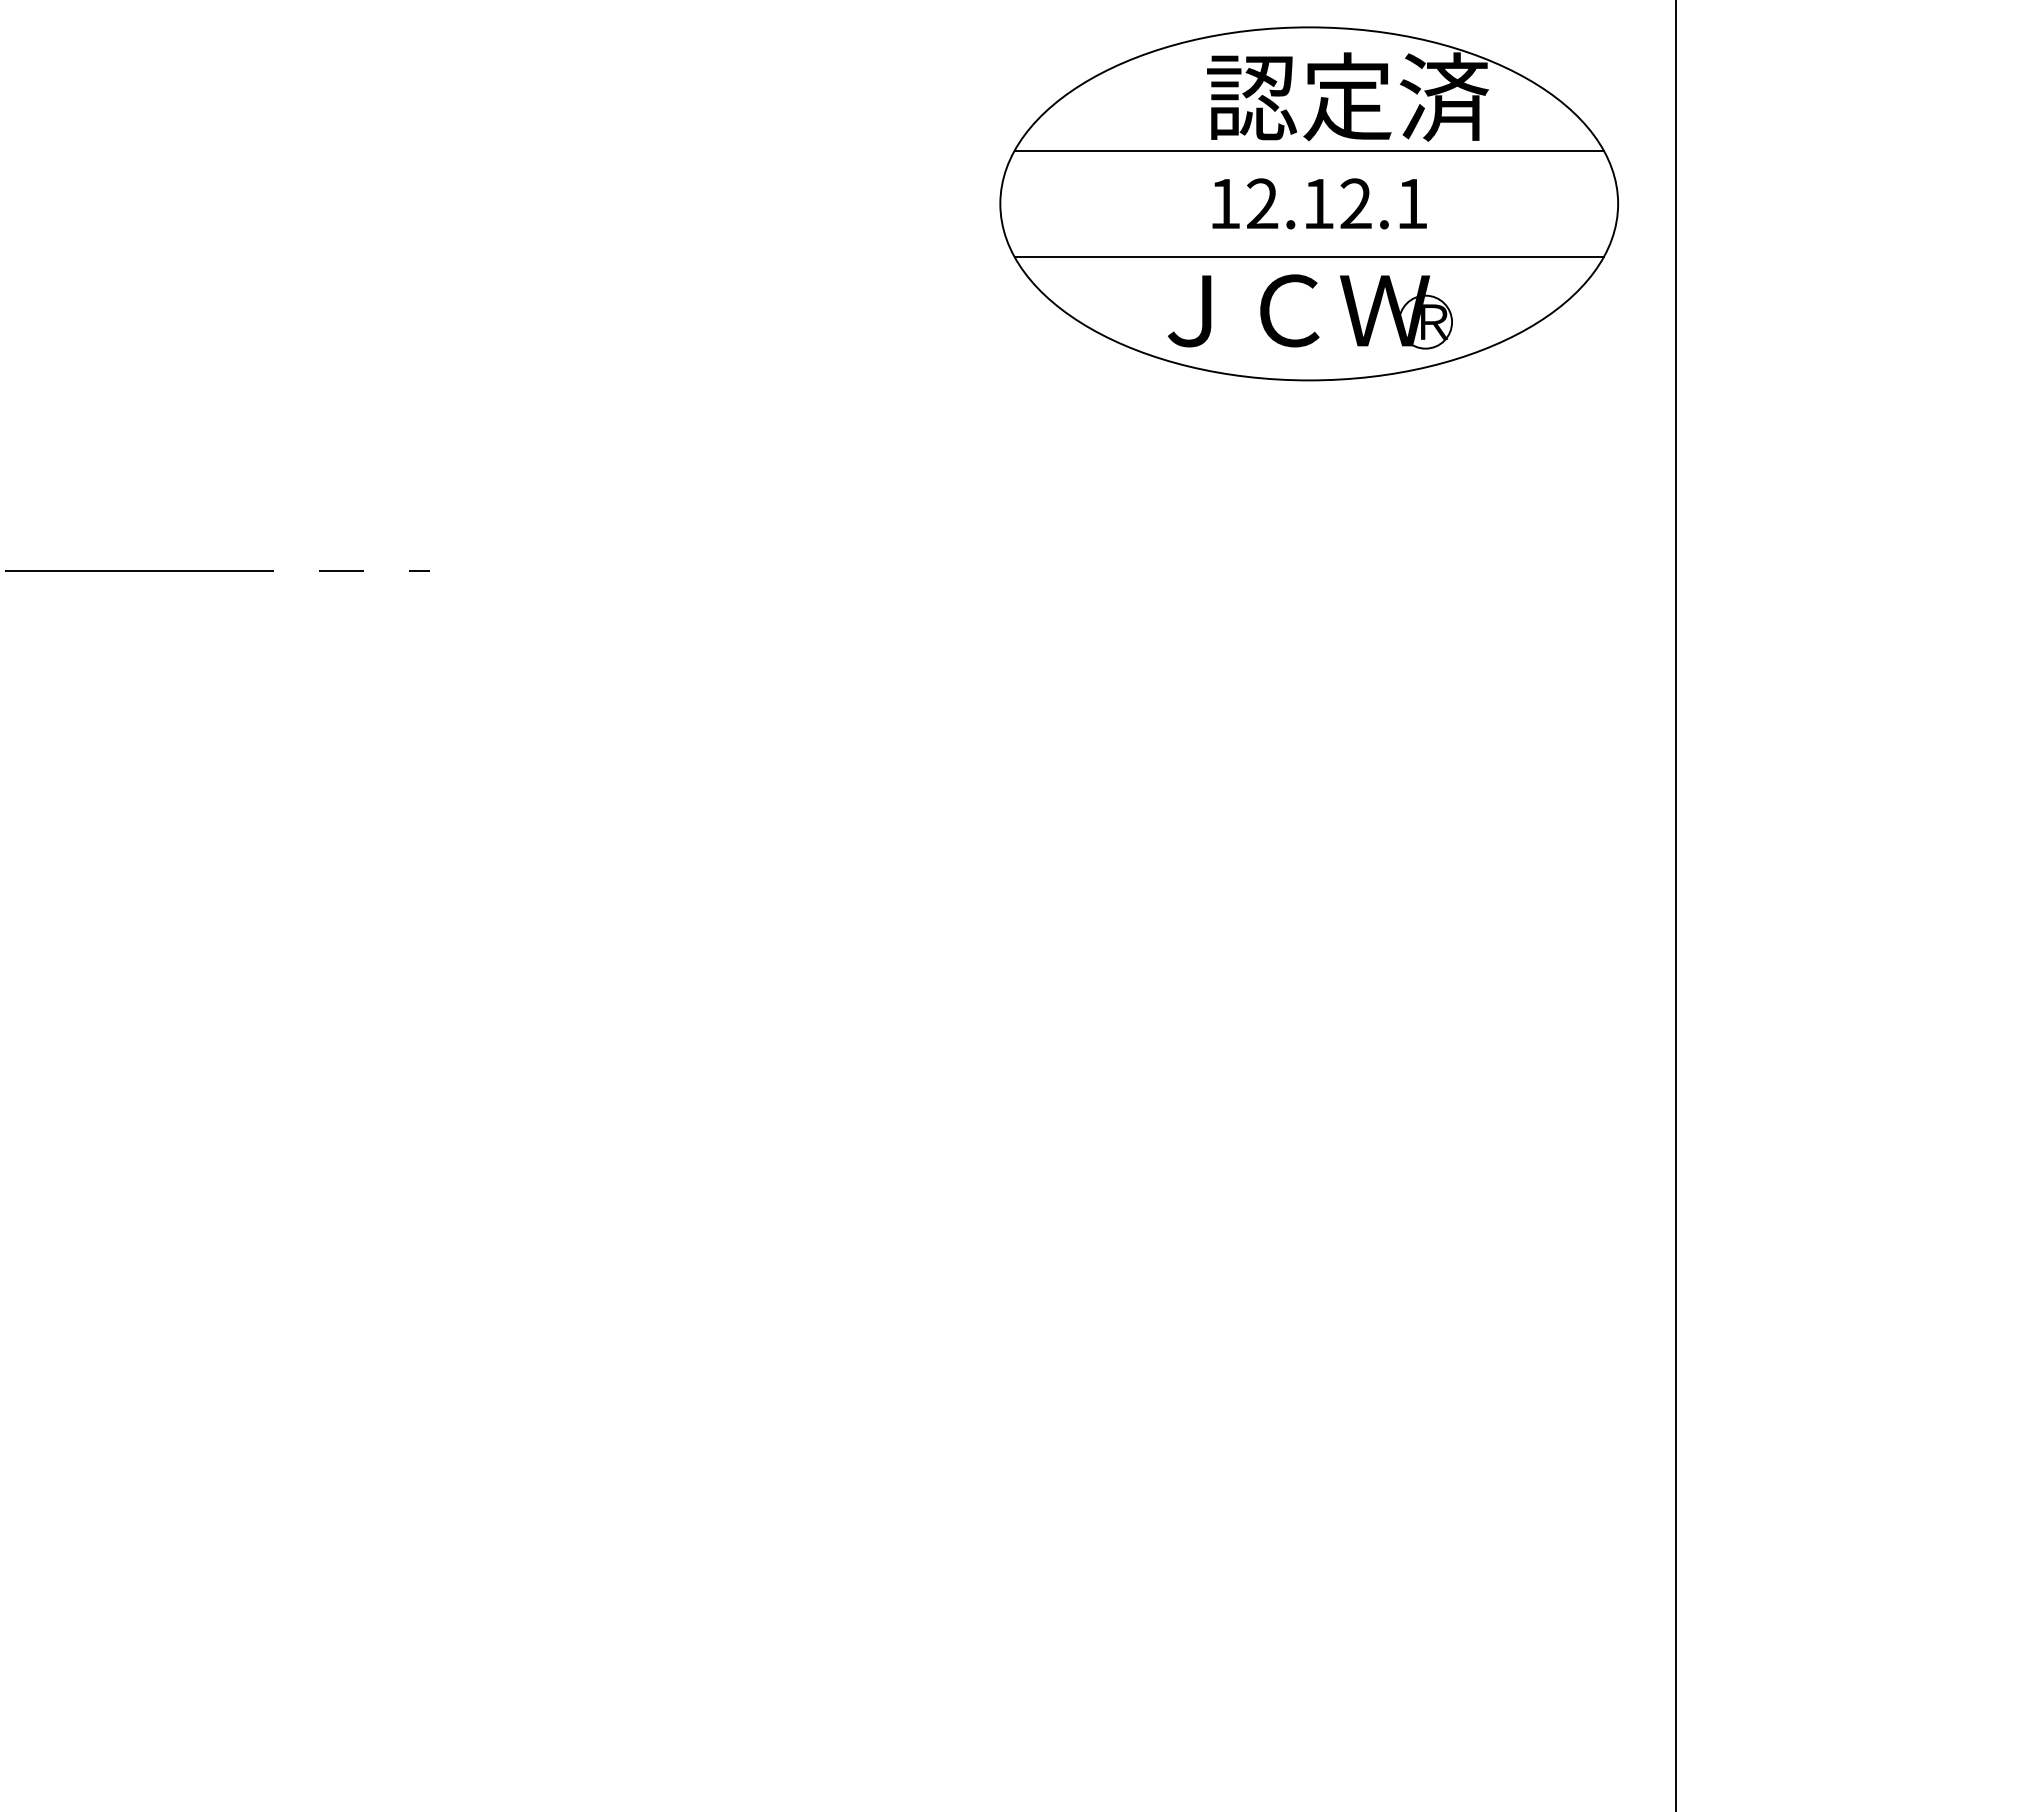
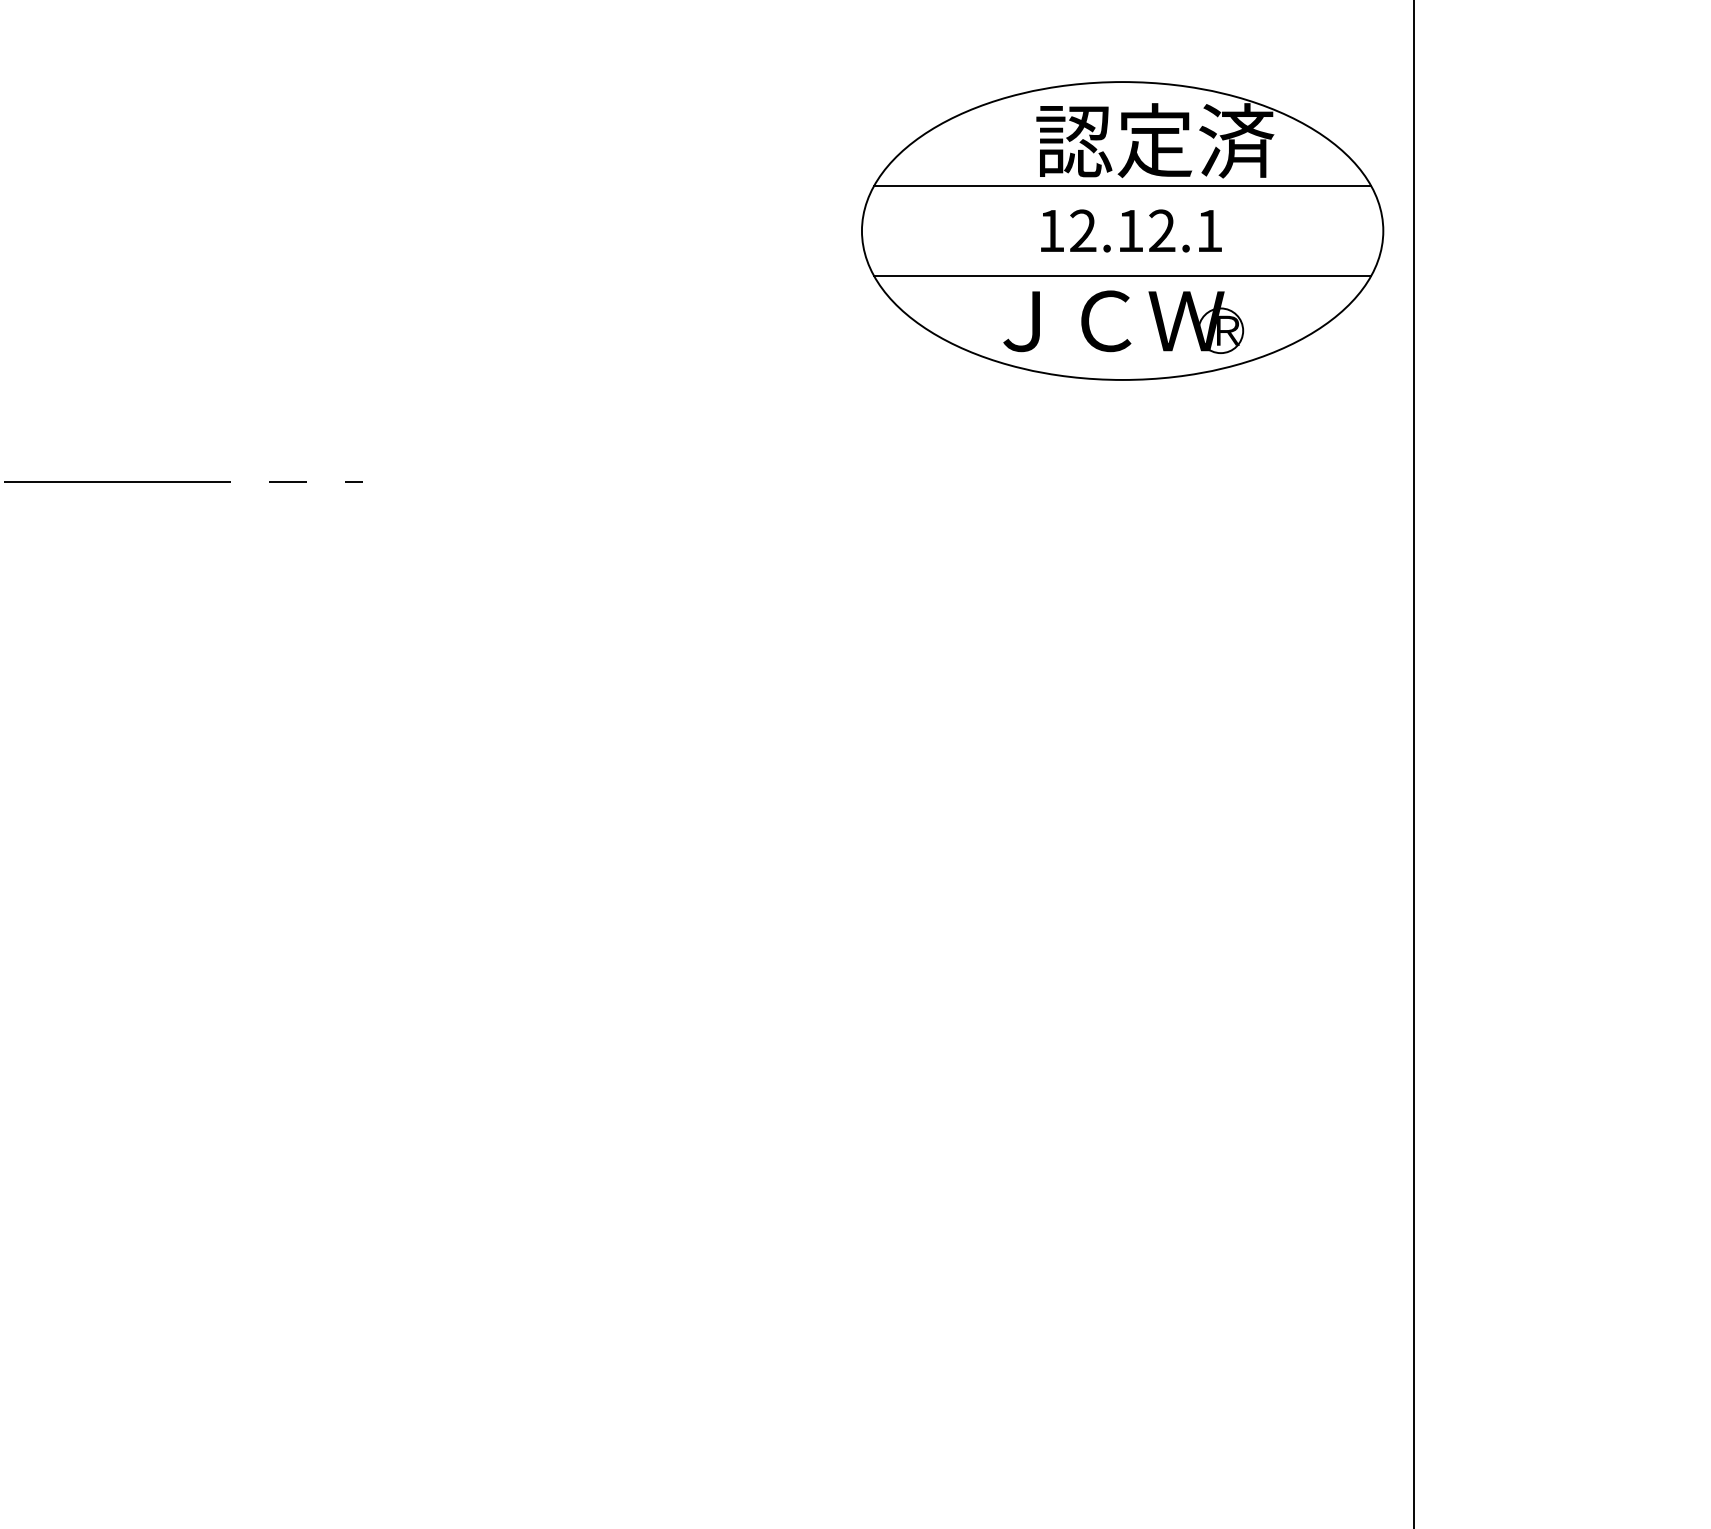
part: (1309, 203) -> (1122, 230), moved

